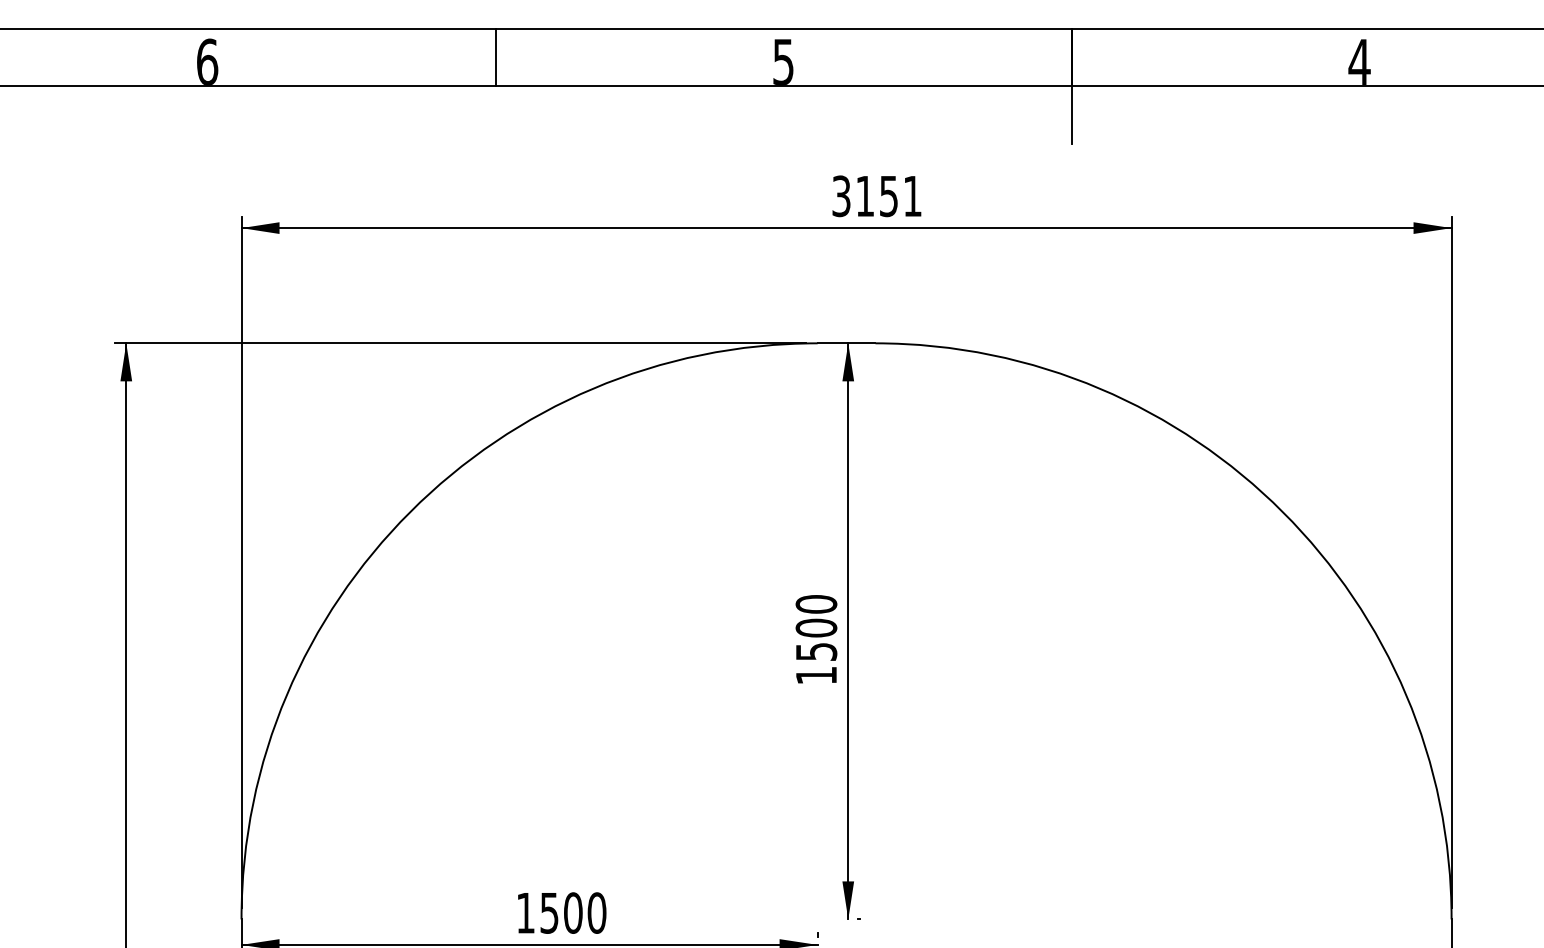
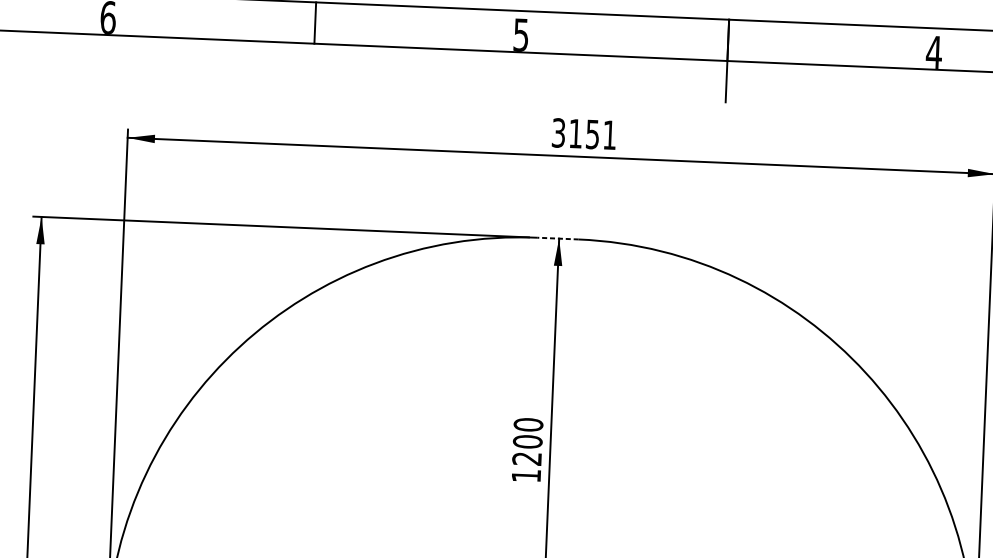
line: (846, 343) -> (557, 238), solid -> dashed
text: (816, 651) -> (527, 458), 1500 -> 1200

